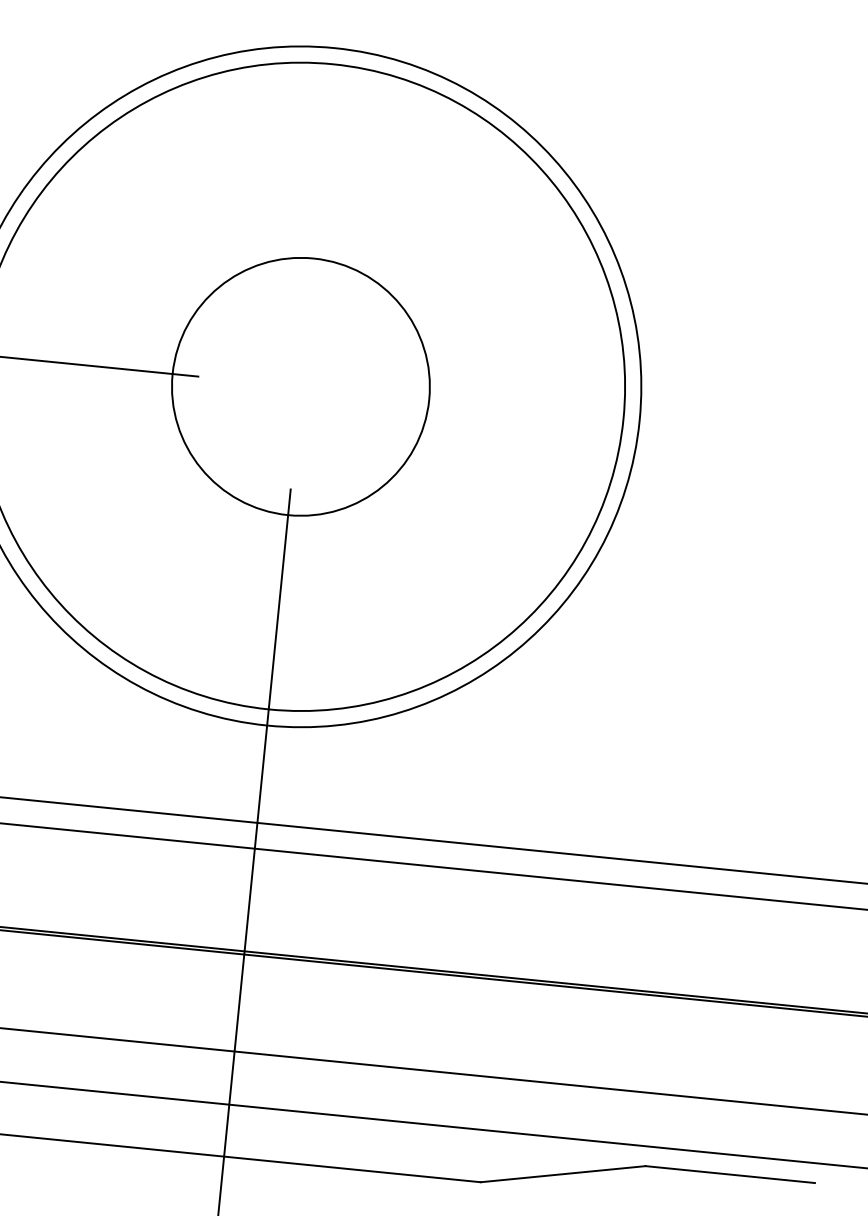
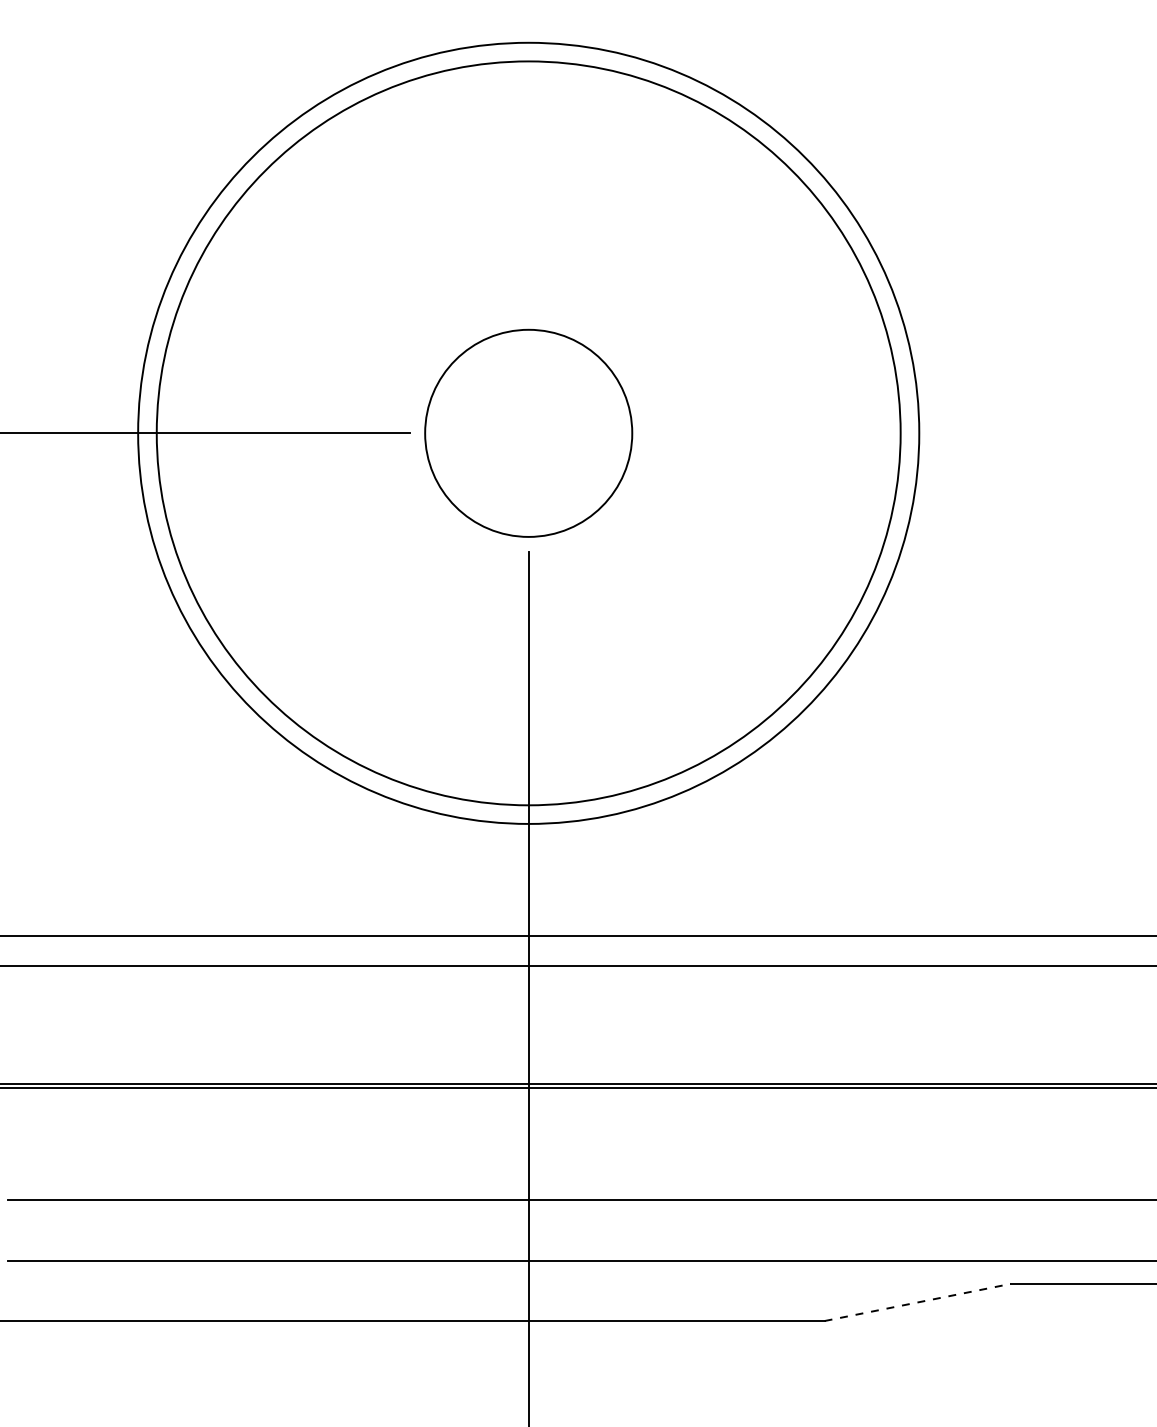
circle: (300, 386) -> (528, 433), size x0.7
line: (563, 1174) -> (918, 1302), solid -> dashed

